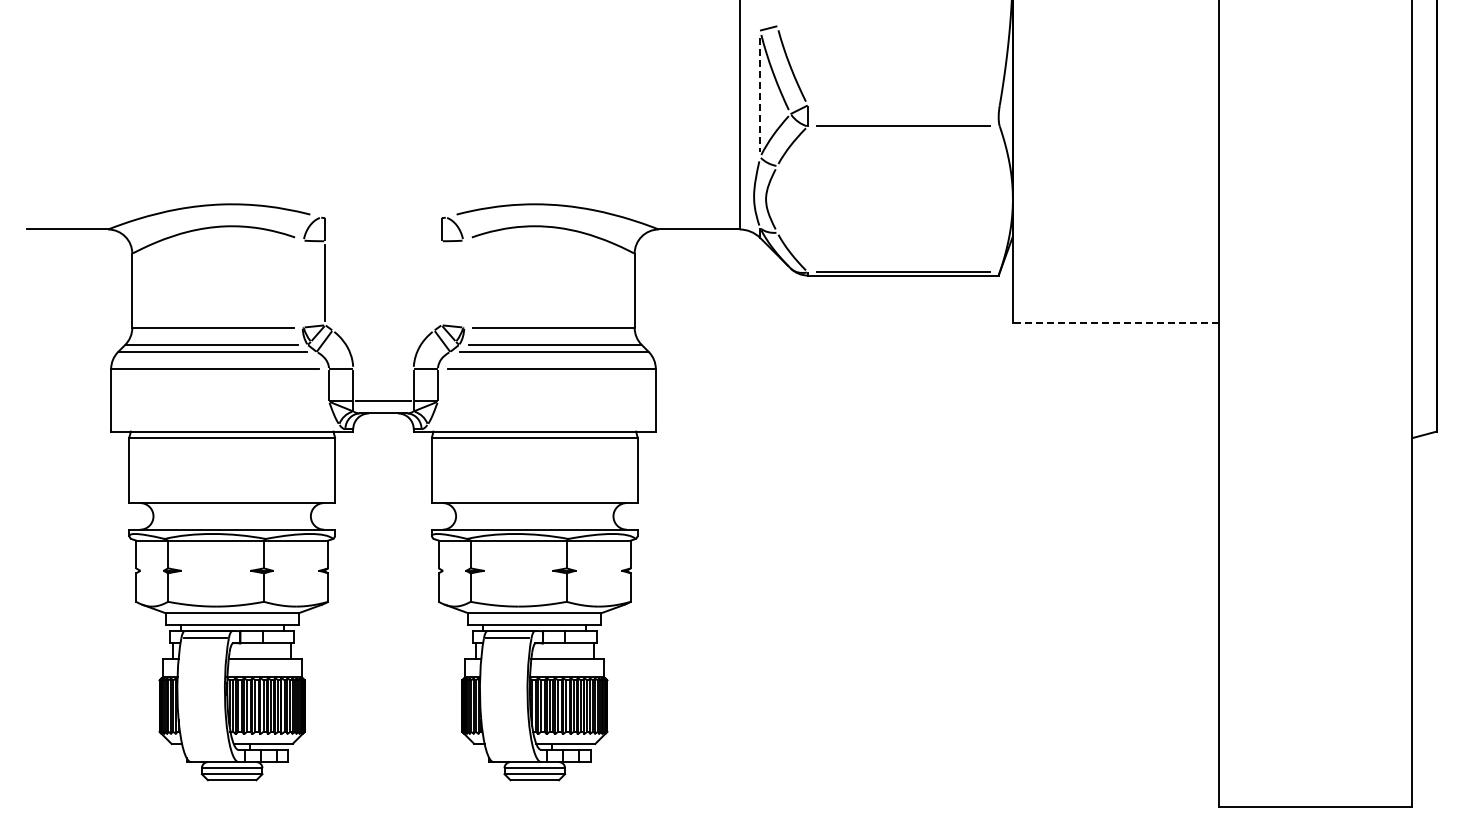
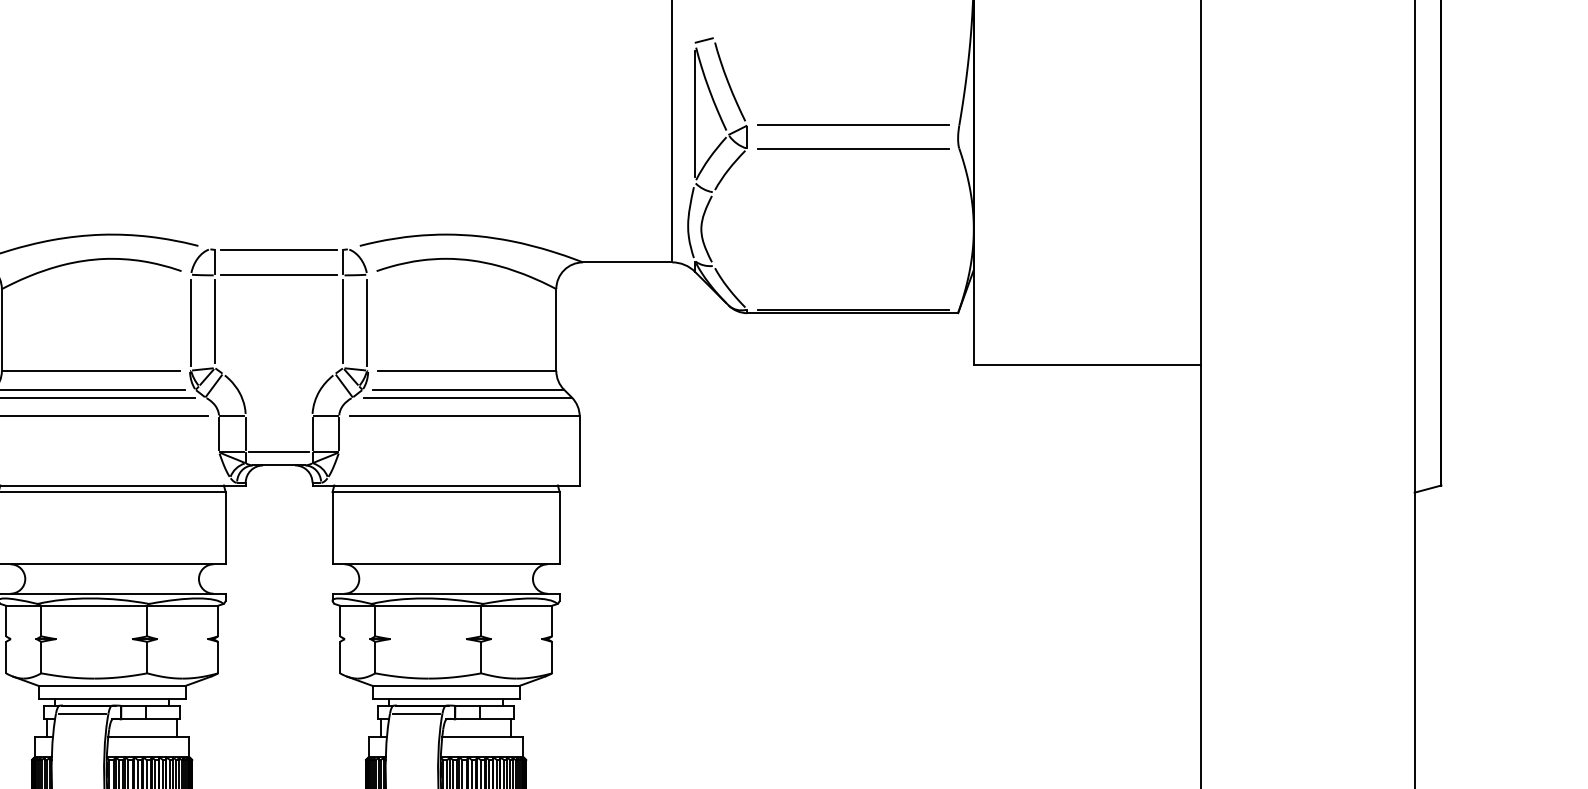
line: (760, 95) -> (695, 114), dashed -> solid
line: (903, 105) -> (853, 125), added
line: (383, 218) -> (279, 250), added
line: (383, 241) -> (279, 275), added
line: (441, 283) -> (343, 321), added
line: (303, 284) -> (190, 323), added
line: (463, 284) -> (367, 323), added
line: (1115, 322) -> (1087, 365), dashed -> solid

